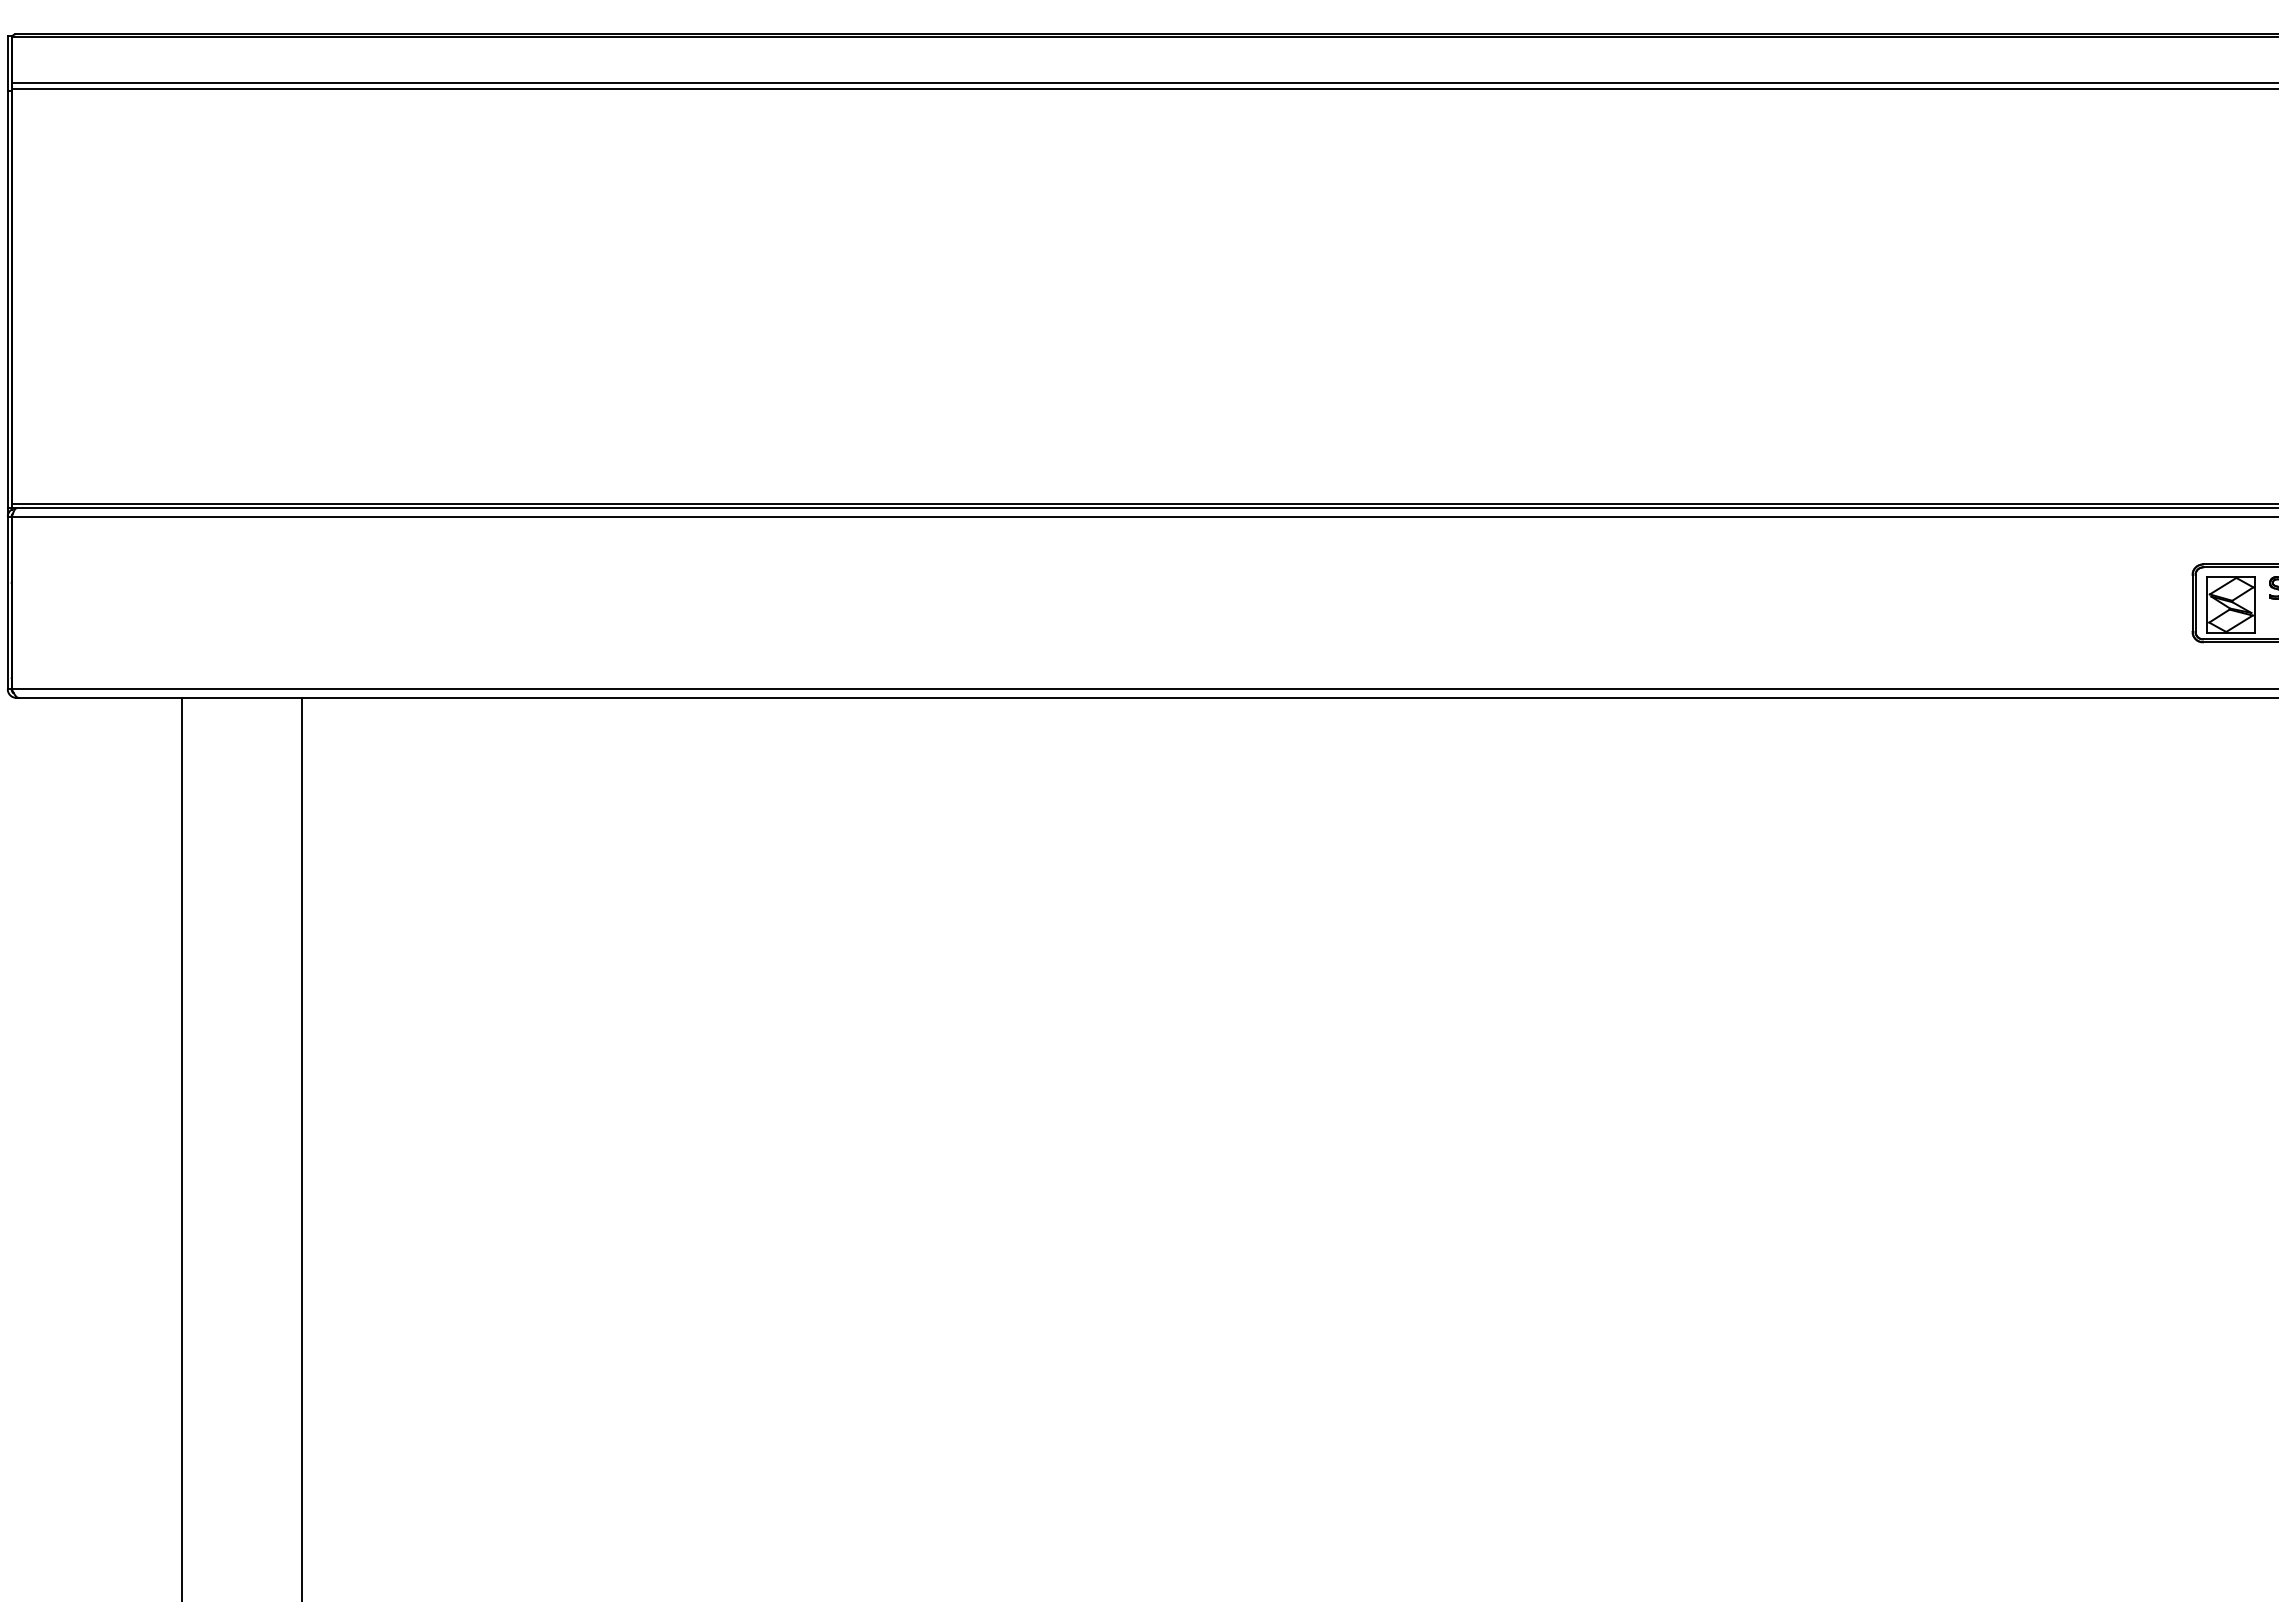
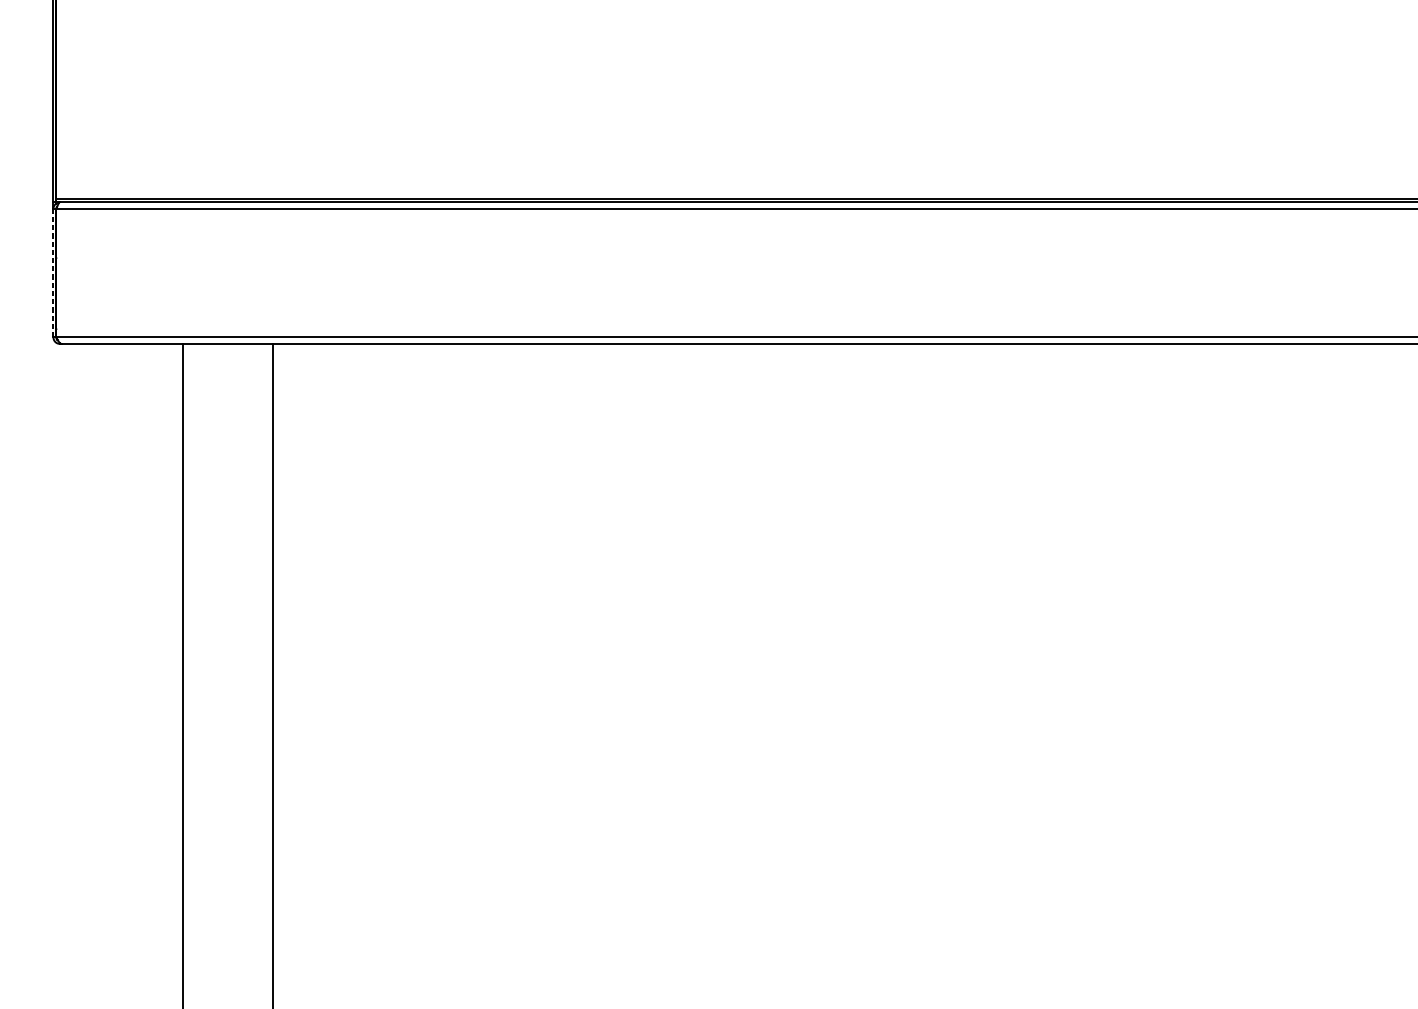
line: (7, 603) -> (53, 273), solid -> dashed

